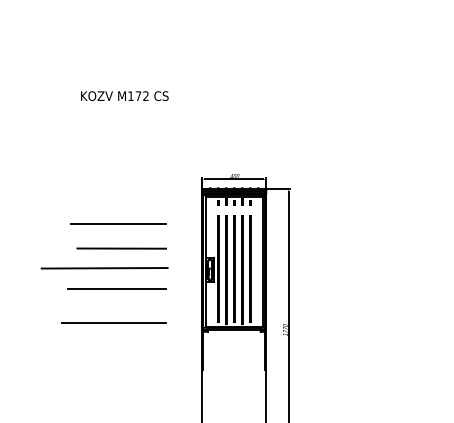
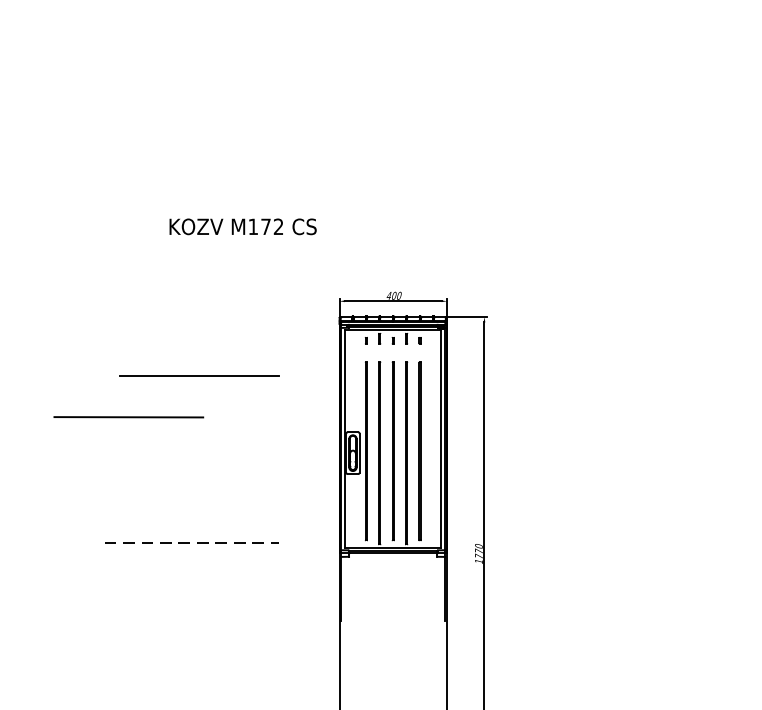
text: (124, 95) -> (242, 225), moved
line: (121, 248) -> (128, 417), moved
line: (104, 268) -> (175, 450), removed
line: (116, 288) -> (195, 484), removed
line: (114, 323) -> (192, 542), solid -> dashed

